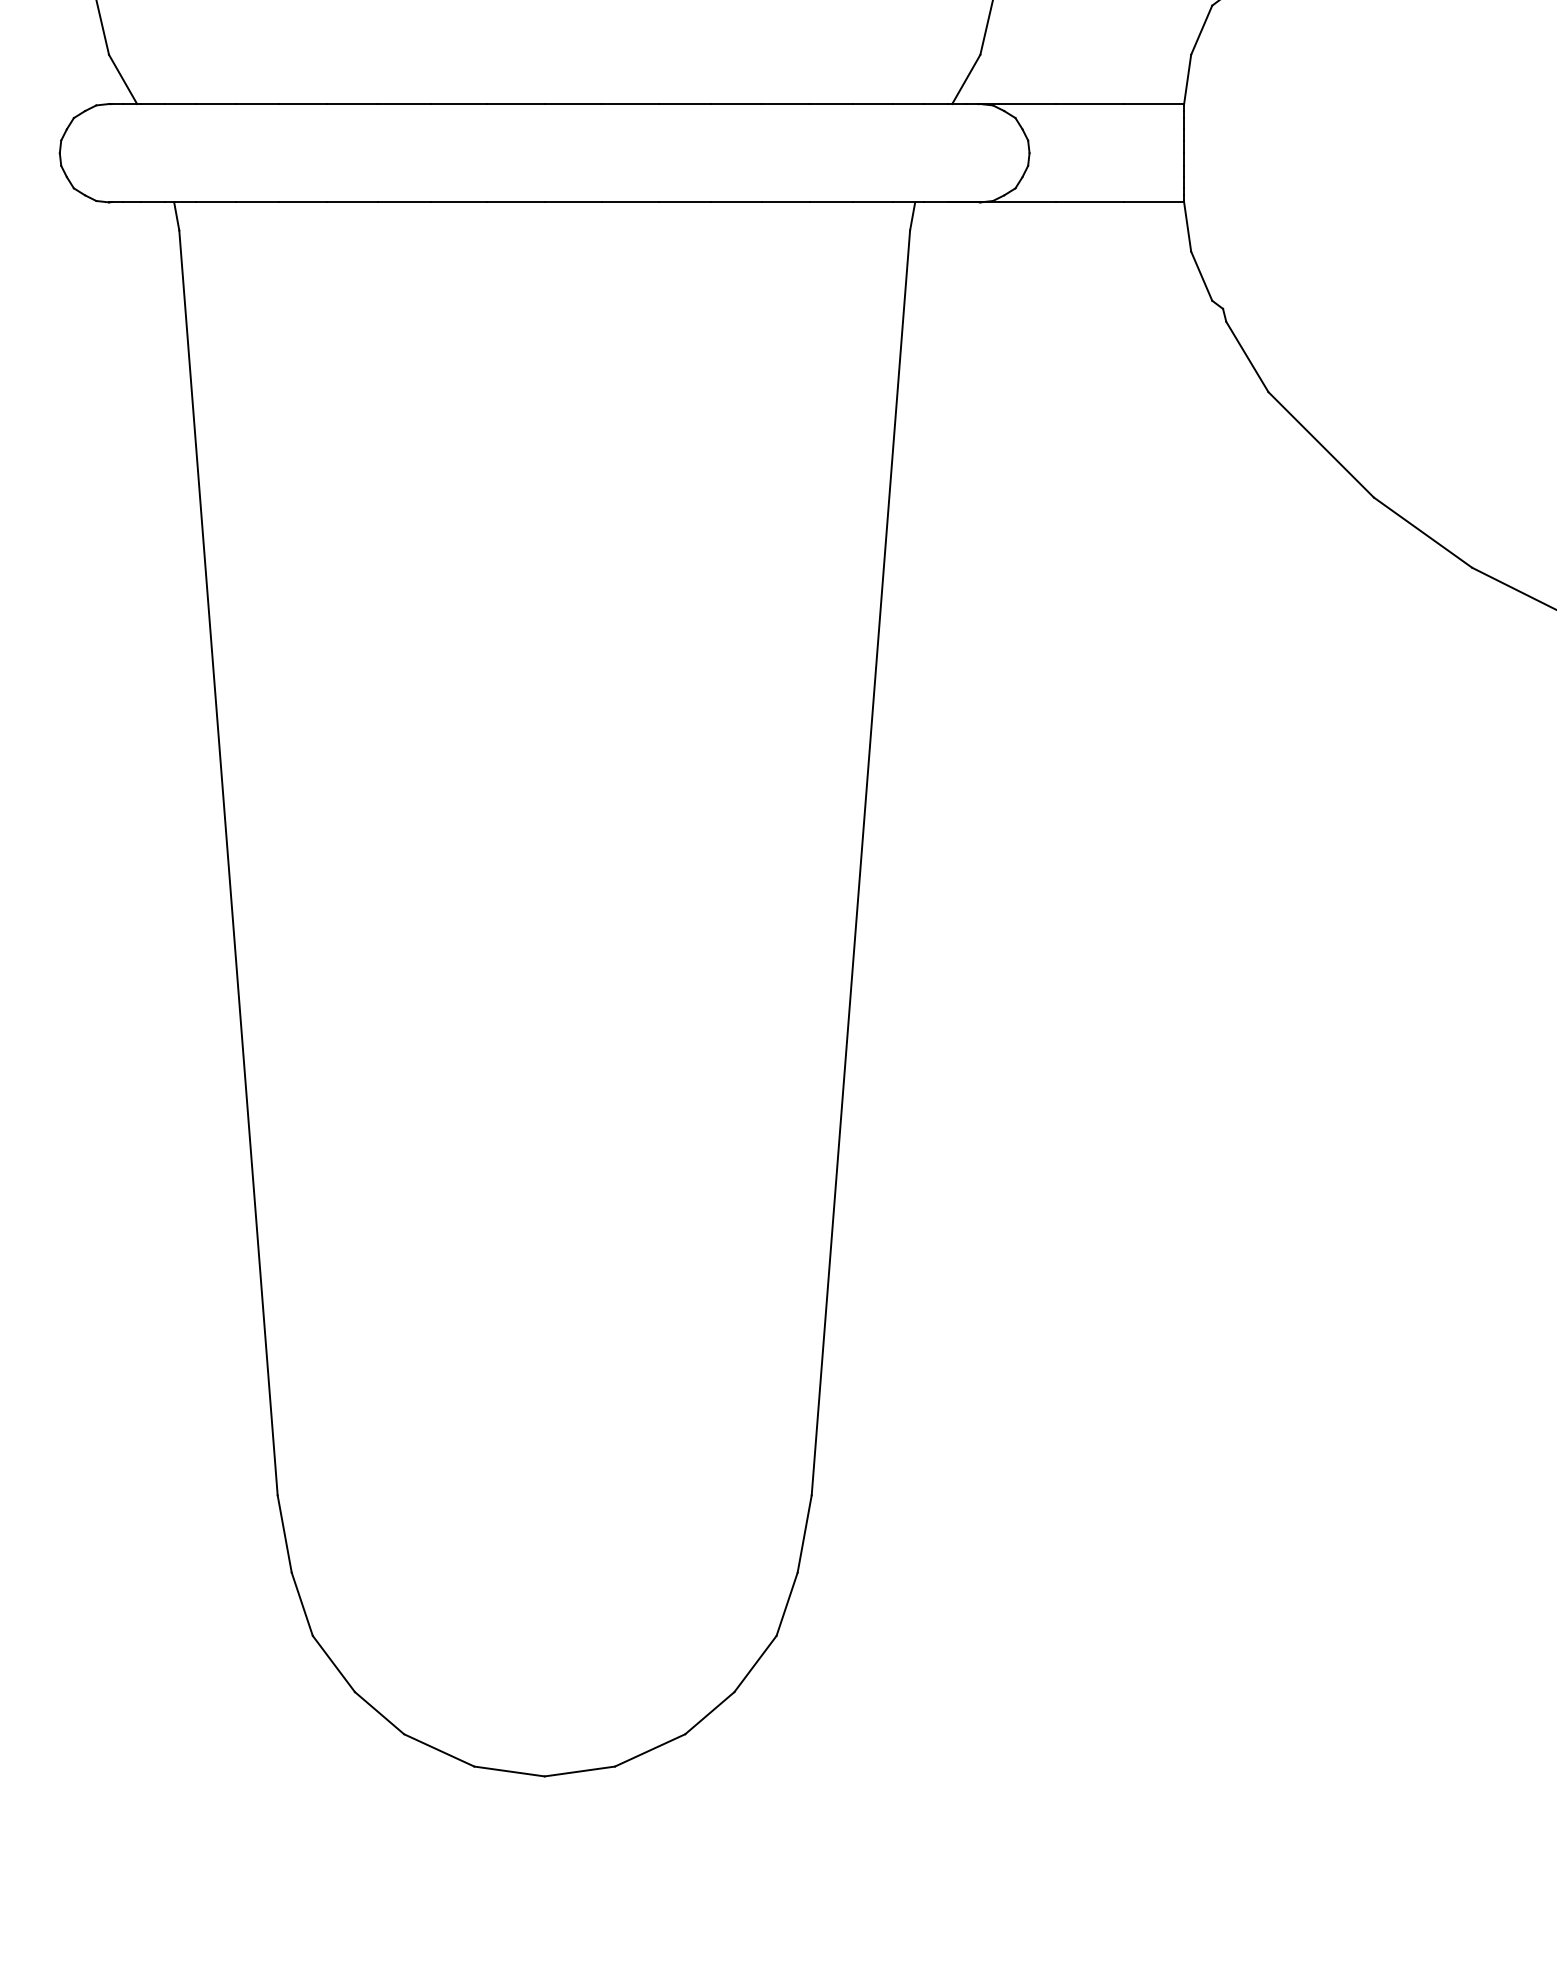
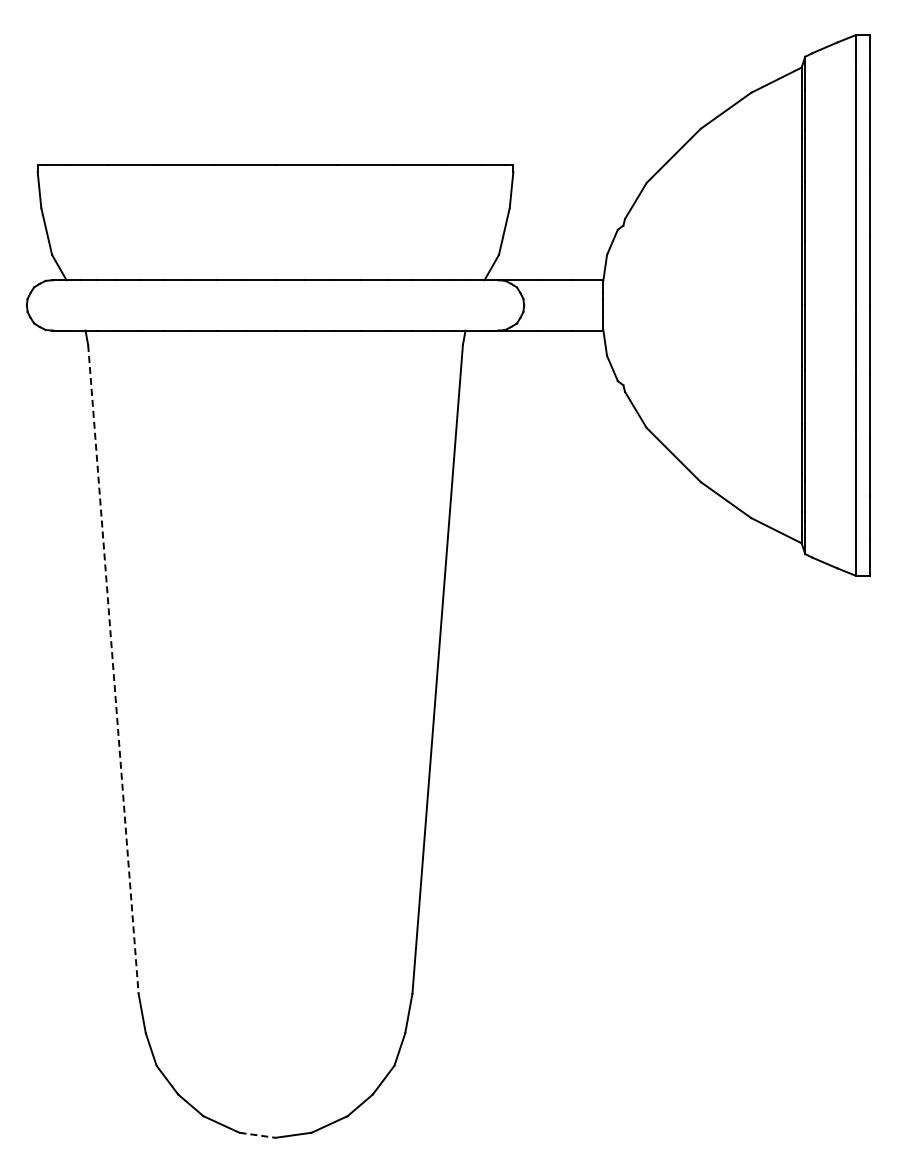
line: (228, 863) -> (113, 669), solid -> dashed
line: (511, 1771) -> (258, 1135), solid -> dashed

